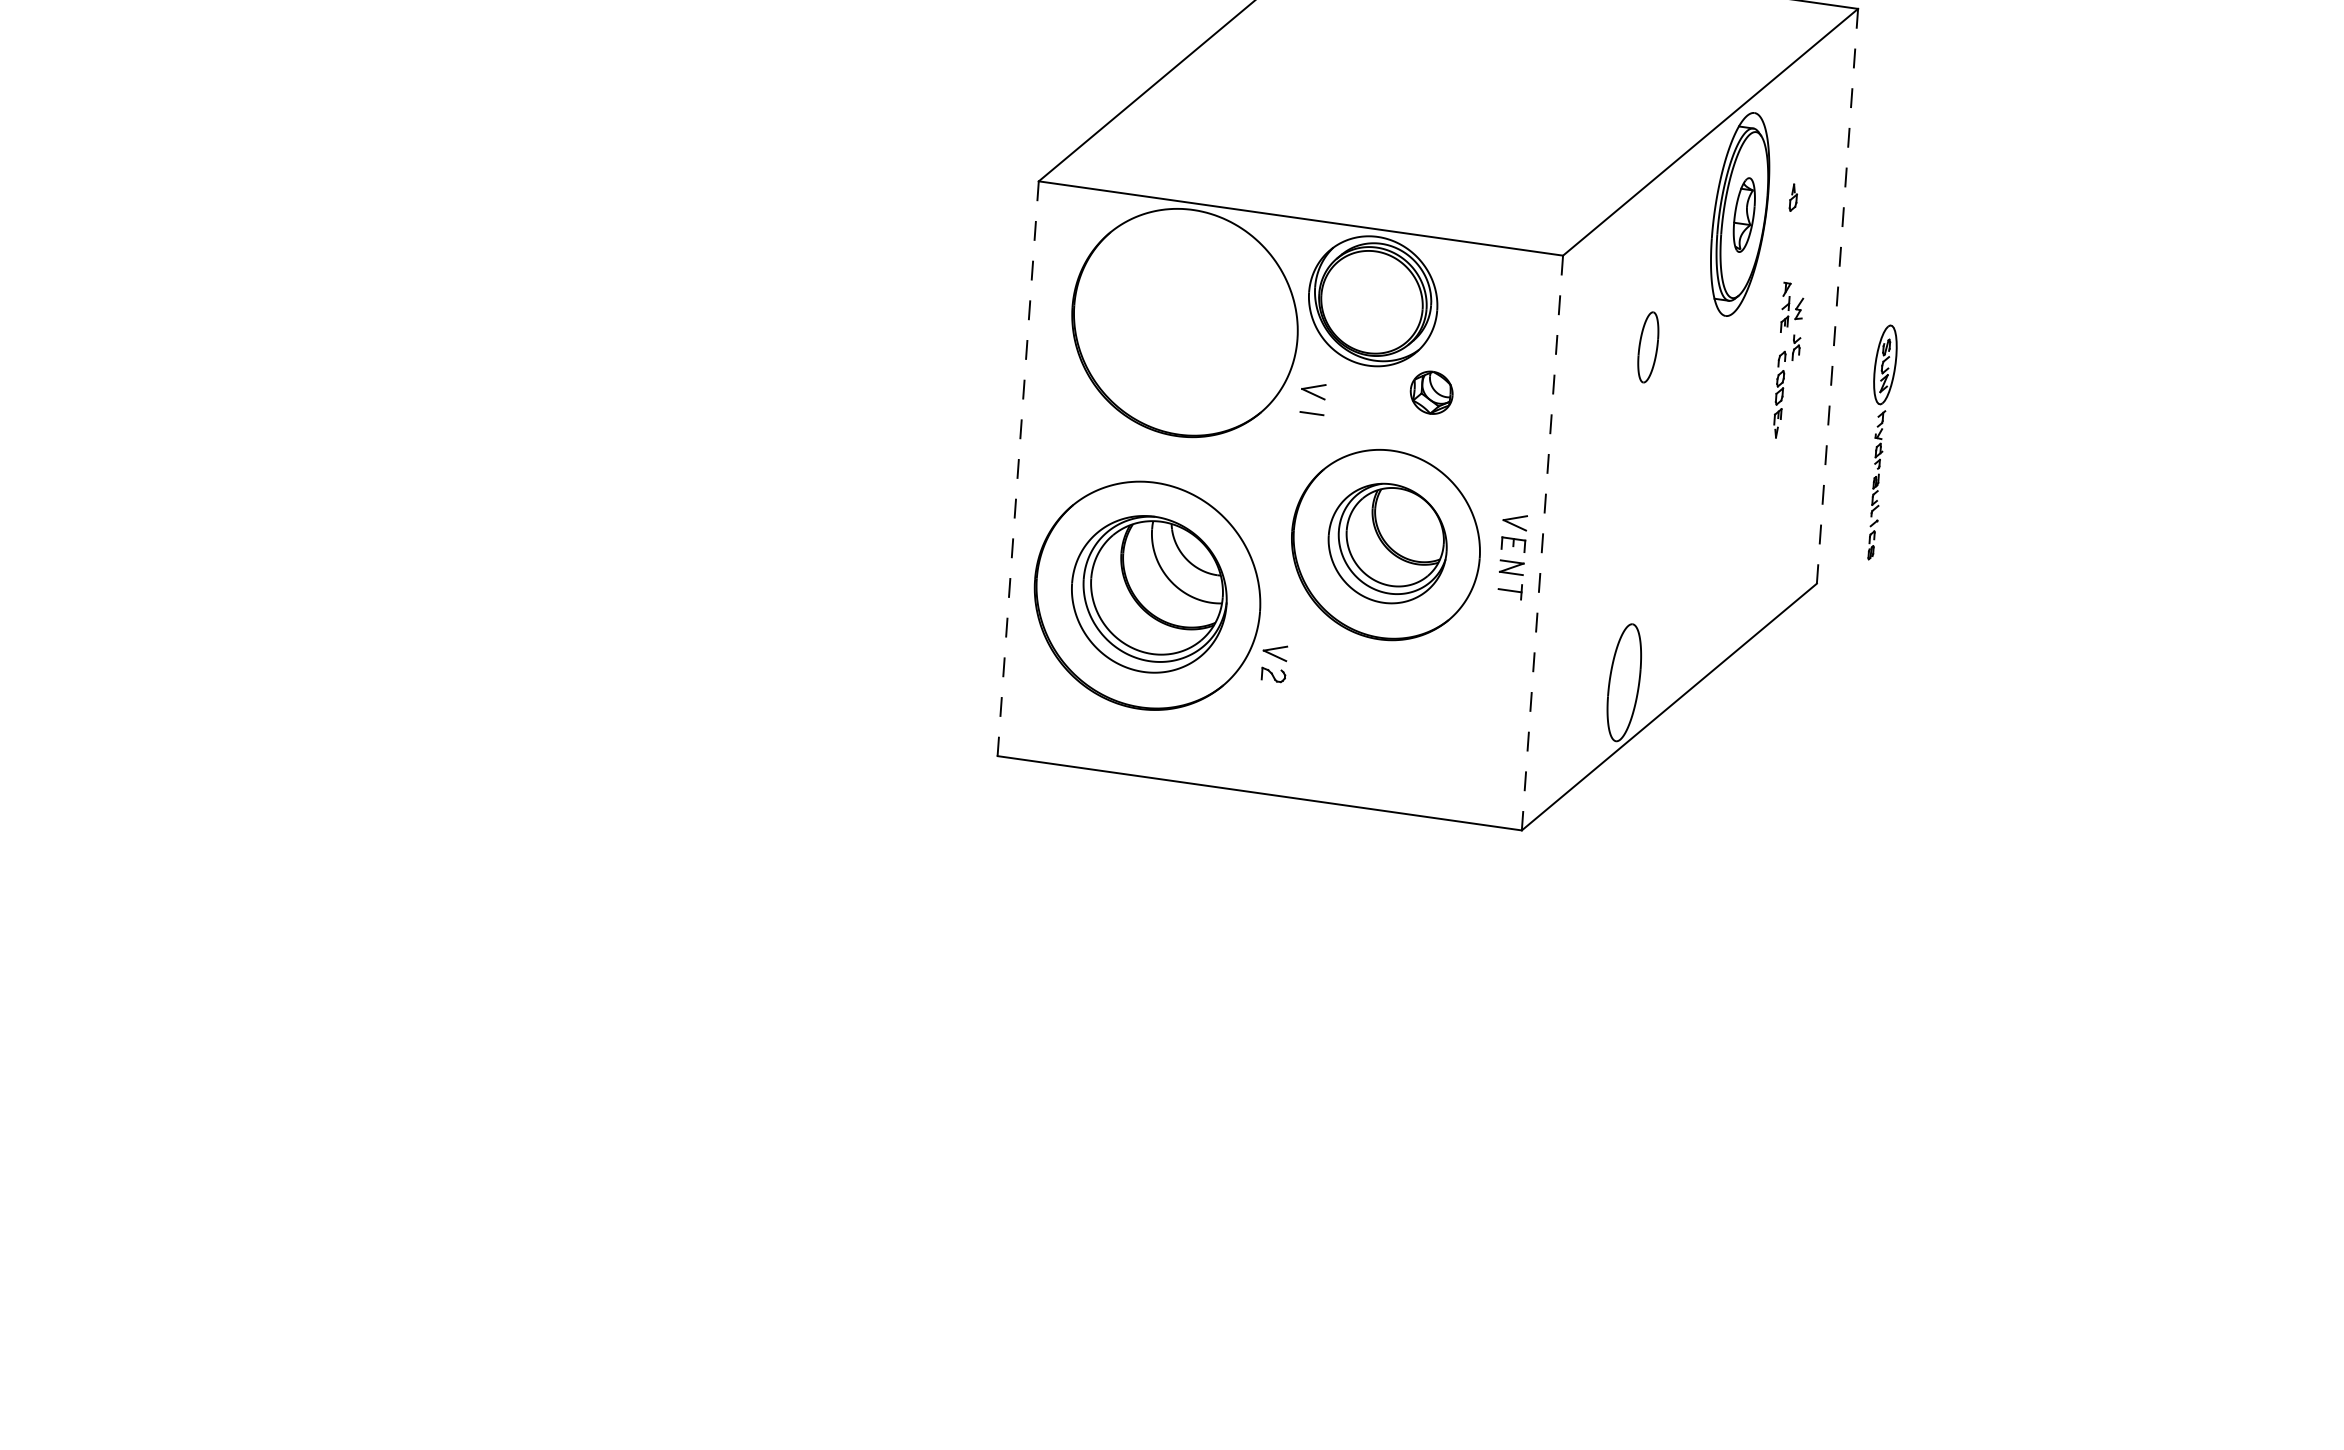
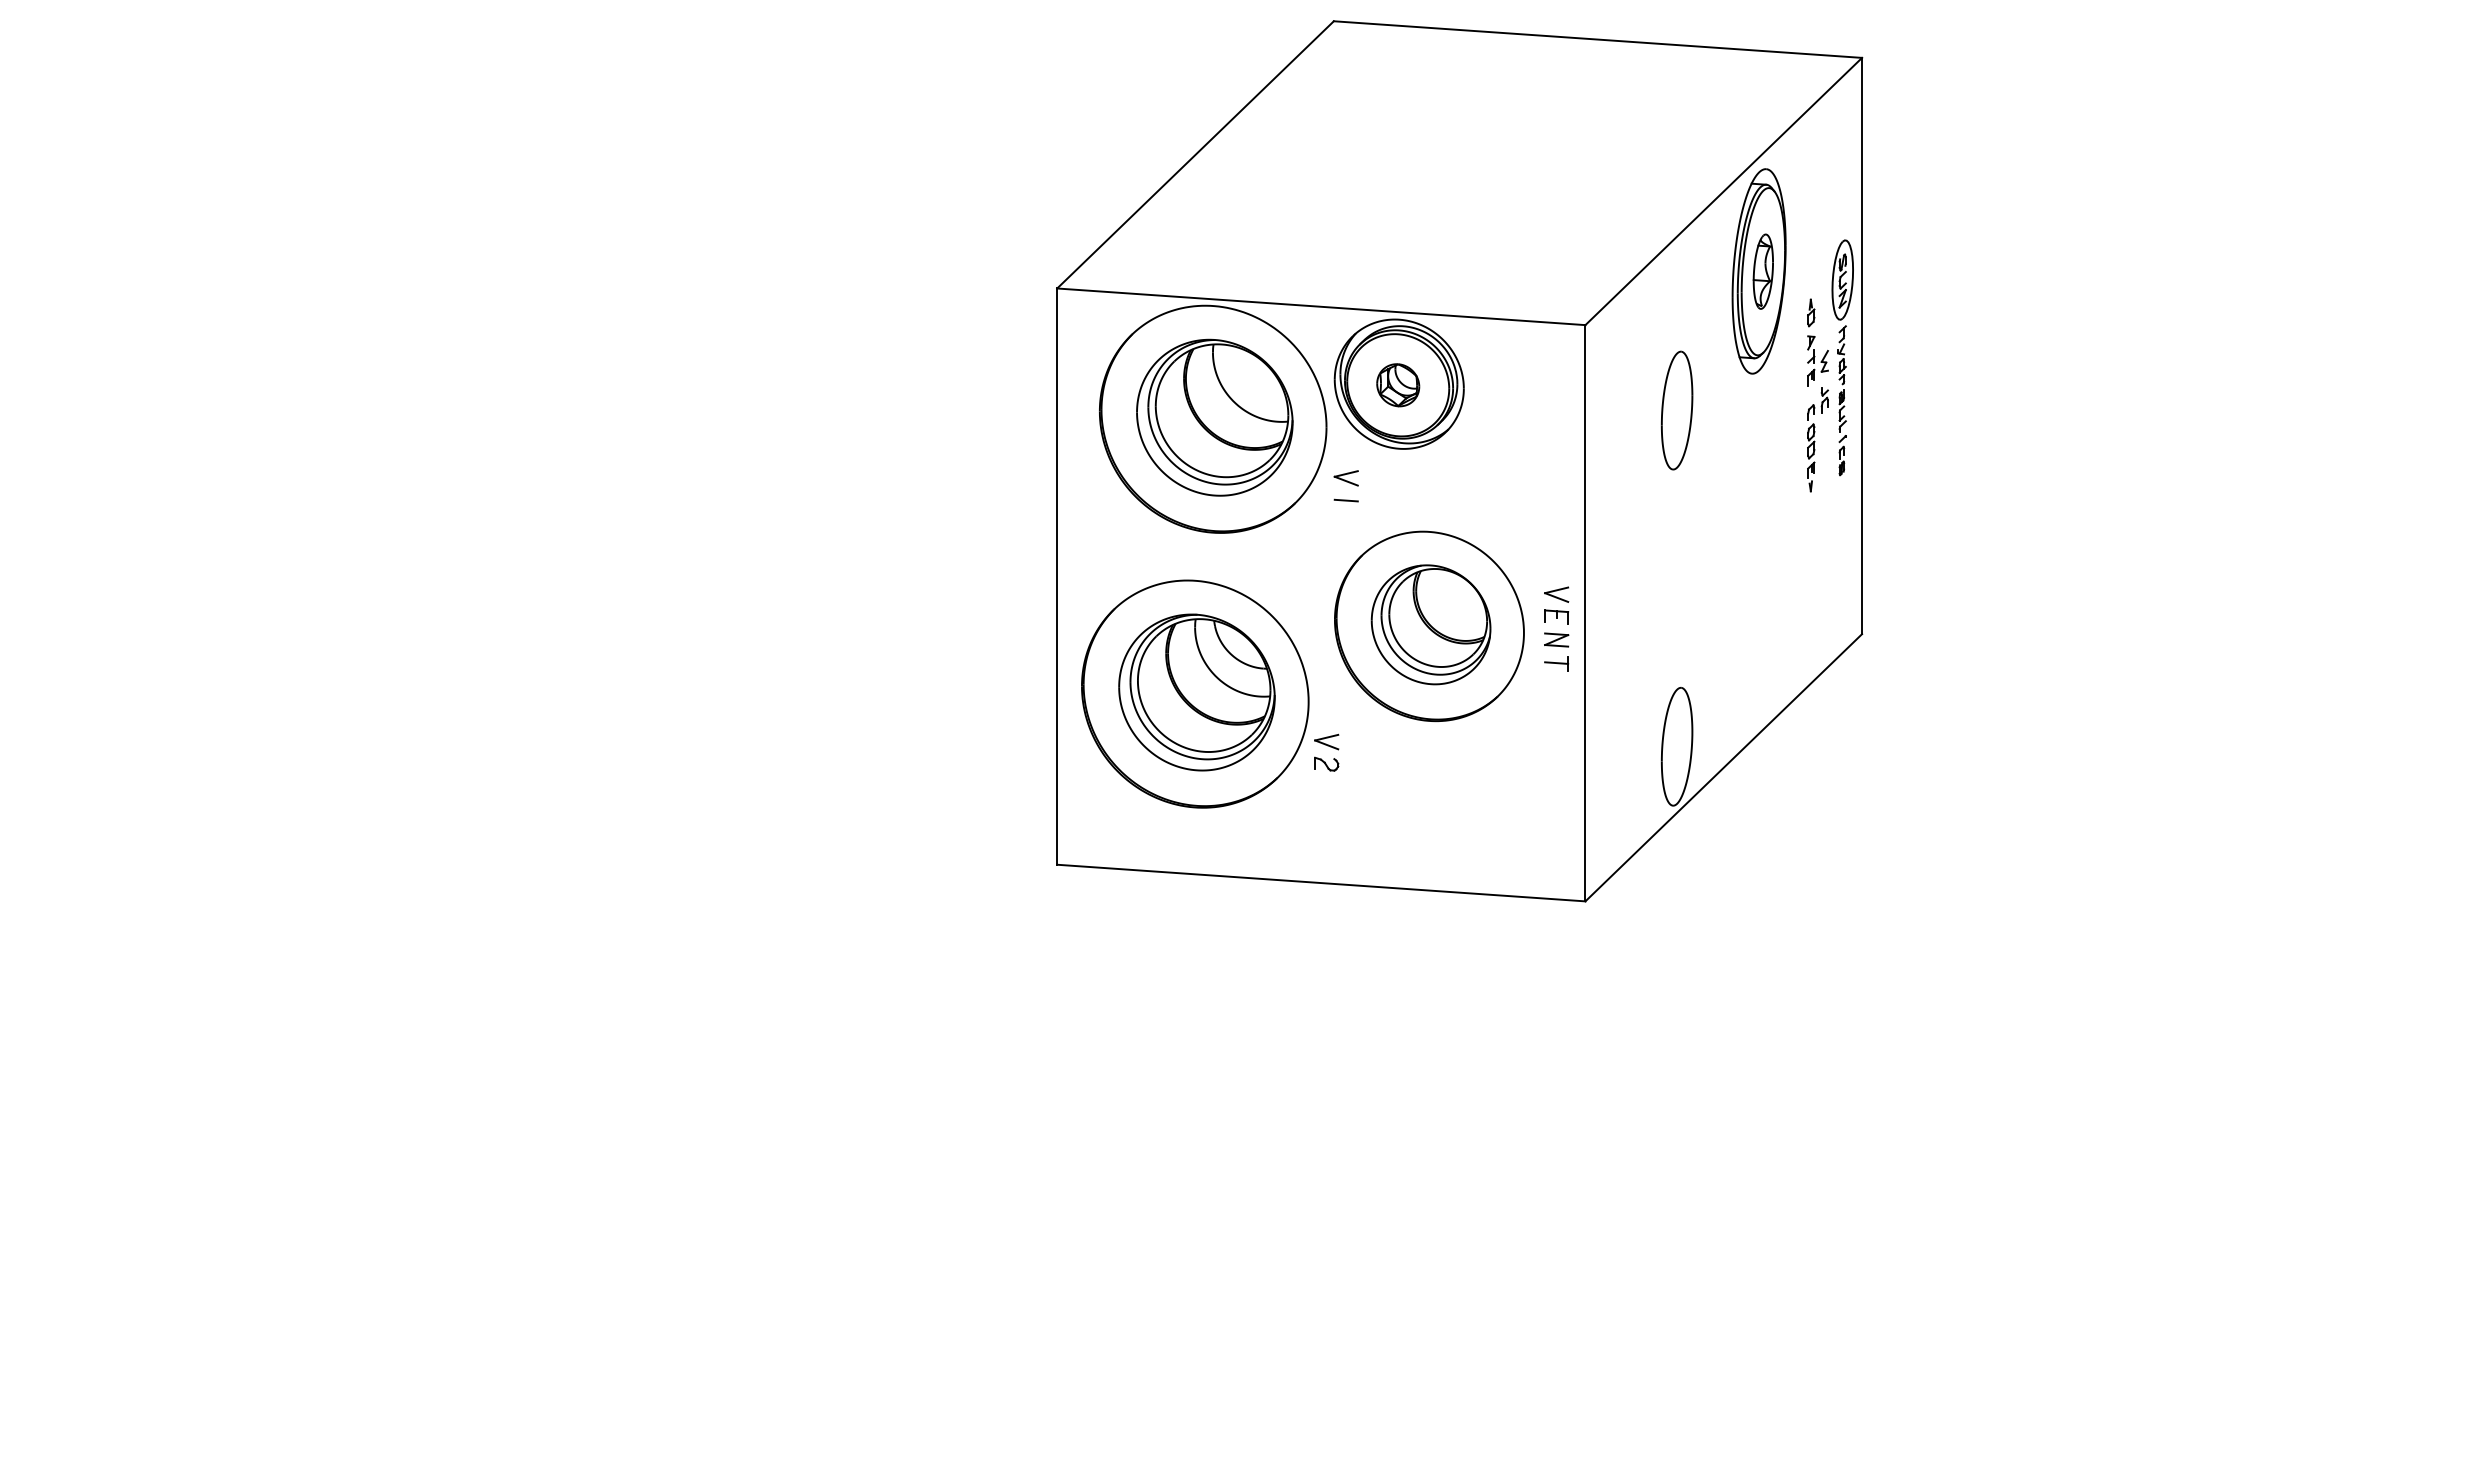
part: (1793, 197) -> (1811, 312), moved
line: (1837, 296) -> (1862, 346), dashed -> solid
part: (1186, 321) -> (1214, 417), added
part: (1647, 347) -> (1676, 410), size x1.67
part: (1431, 393) -> (1398, 385), moved
part: (1879, 442) -> (1842, 357), moved
line: (1018, 469) -> (1057, 577), dashed -> solid
line: (1542, 543) -> (1585, 613), dashed -> solid

